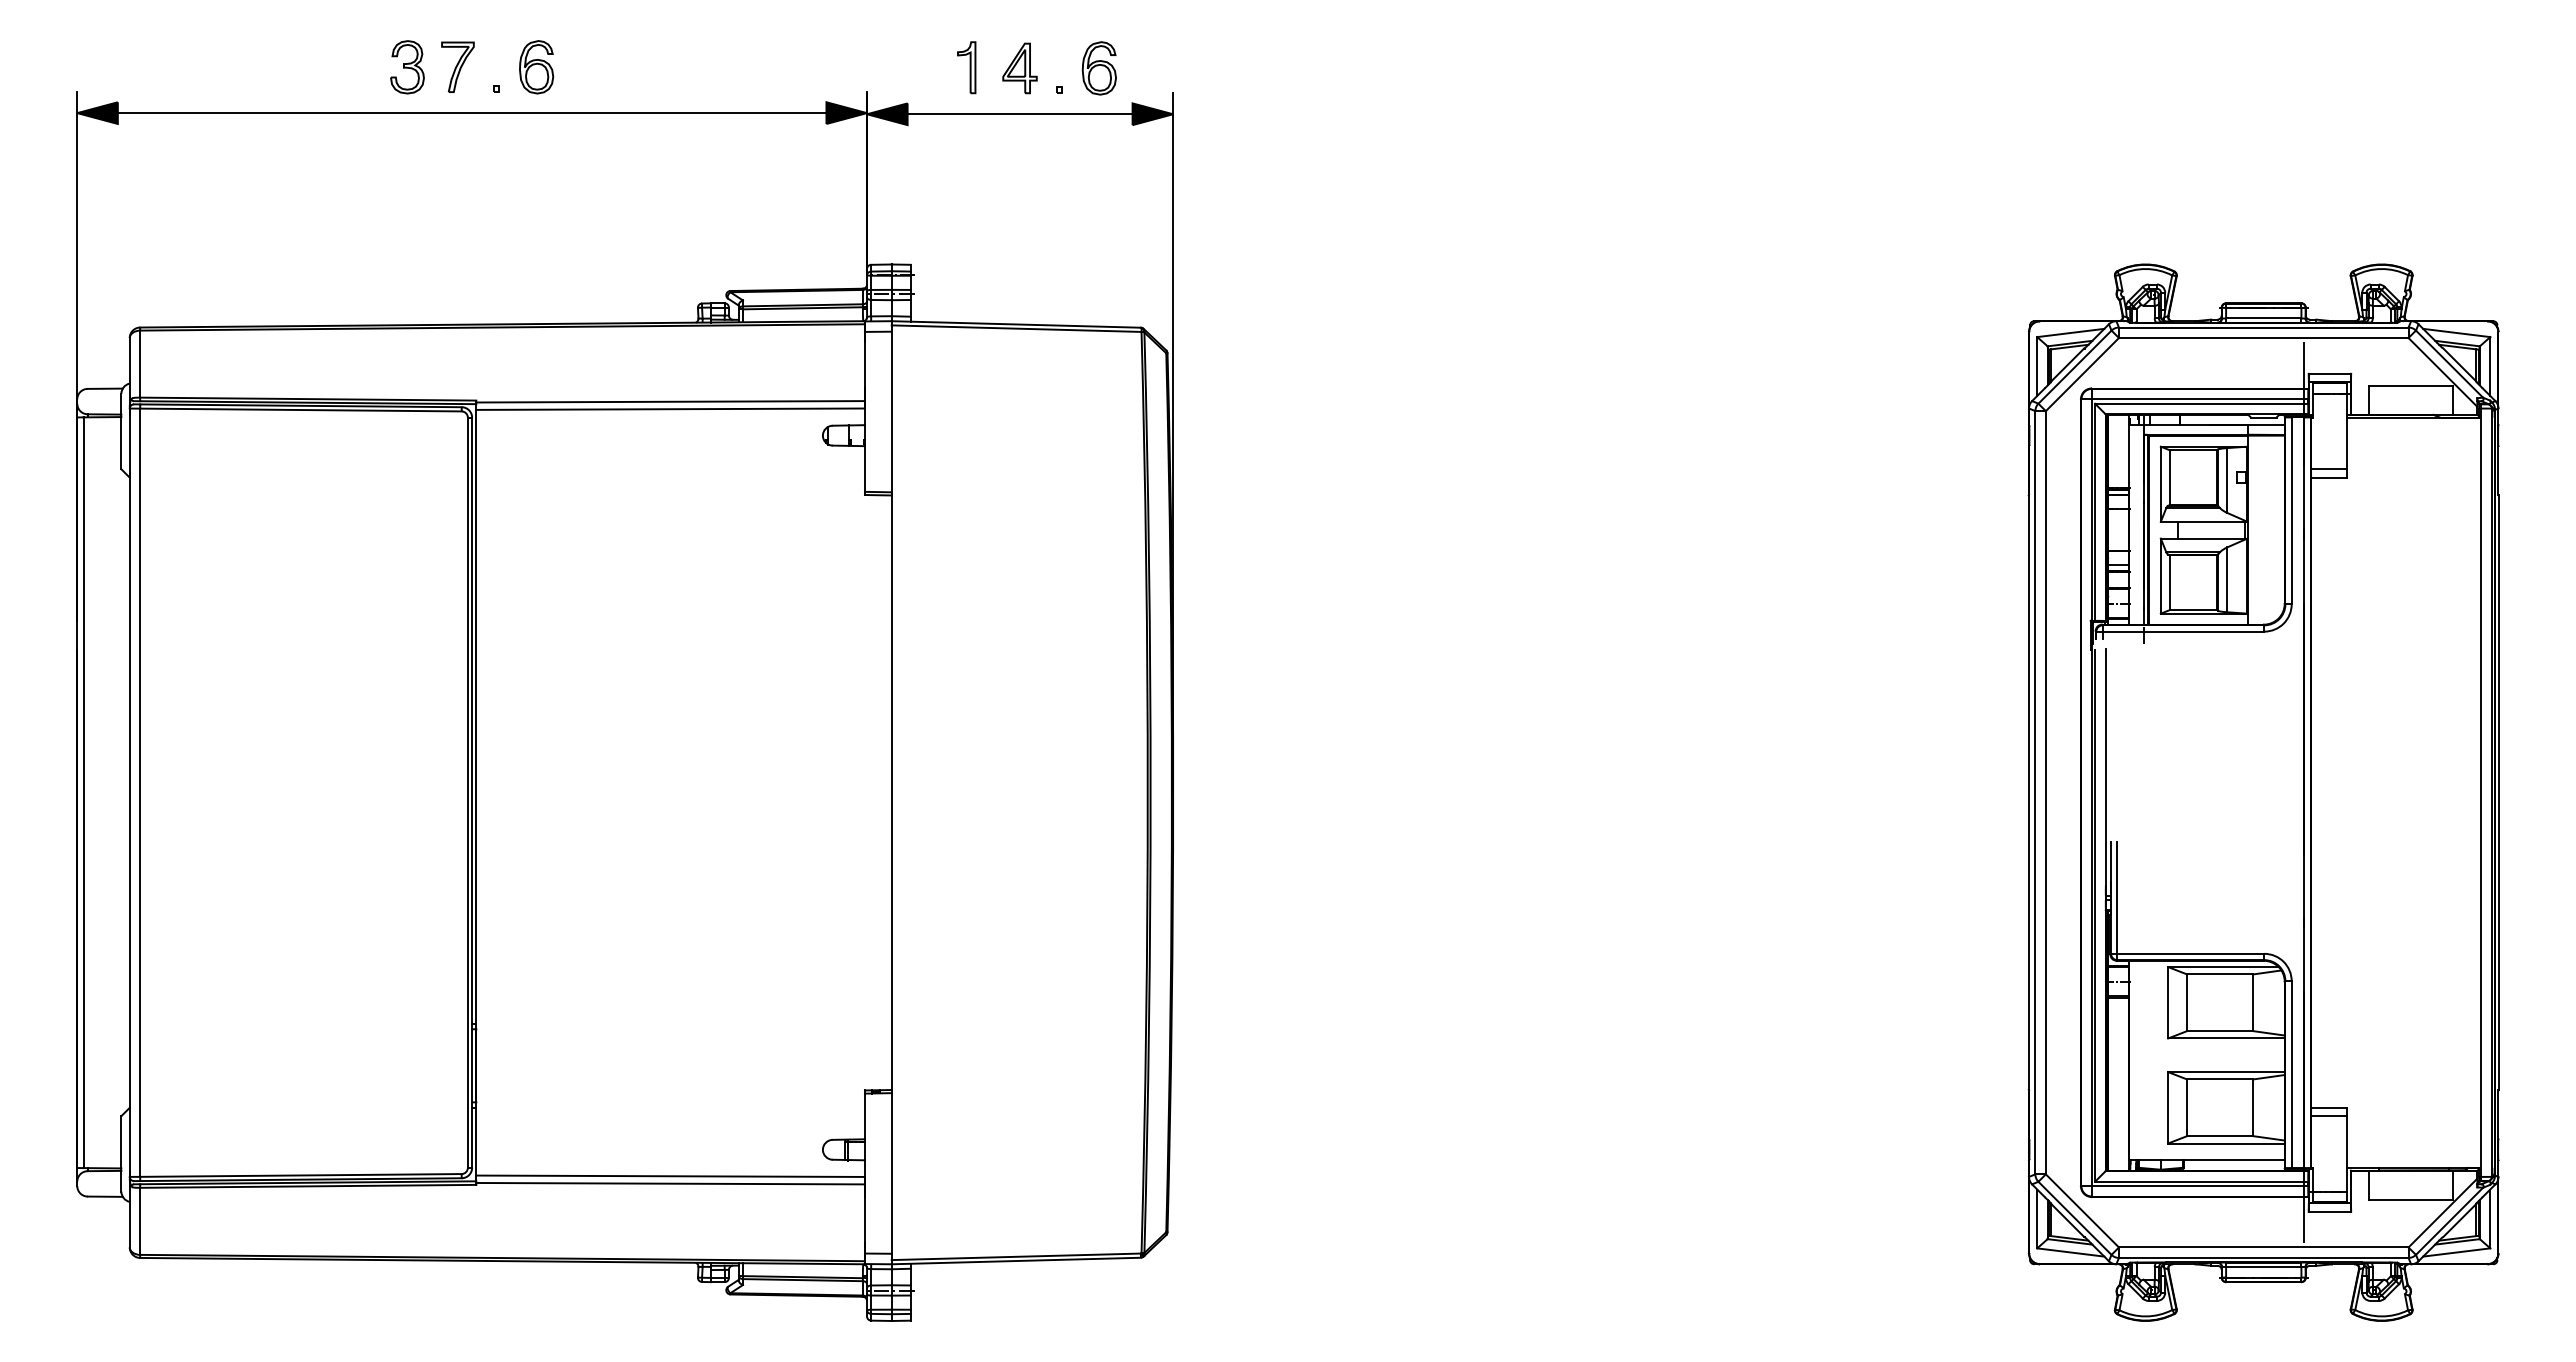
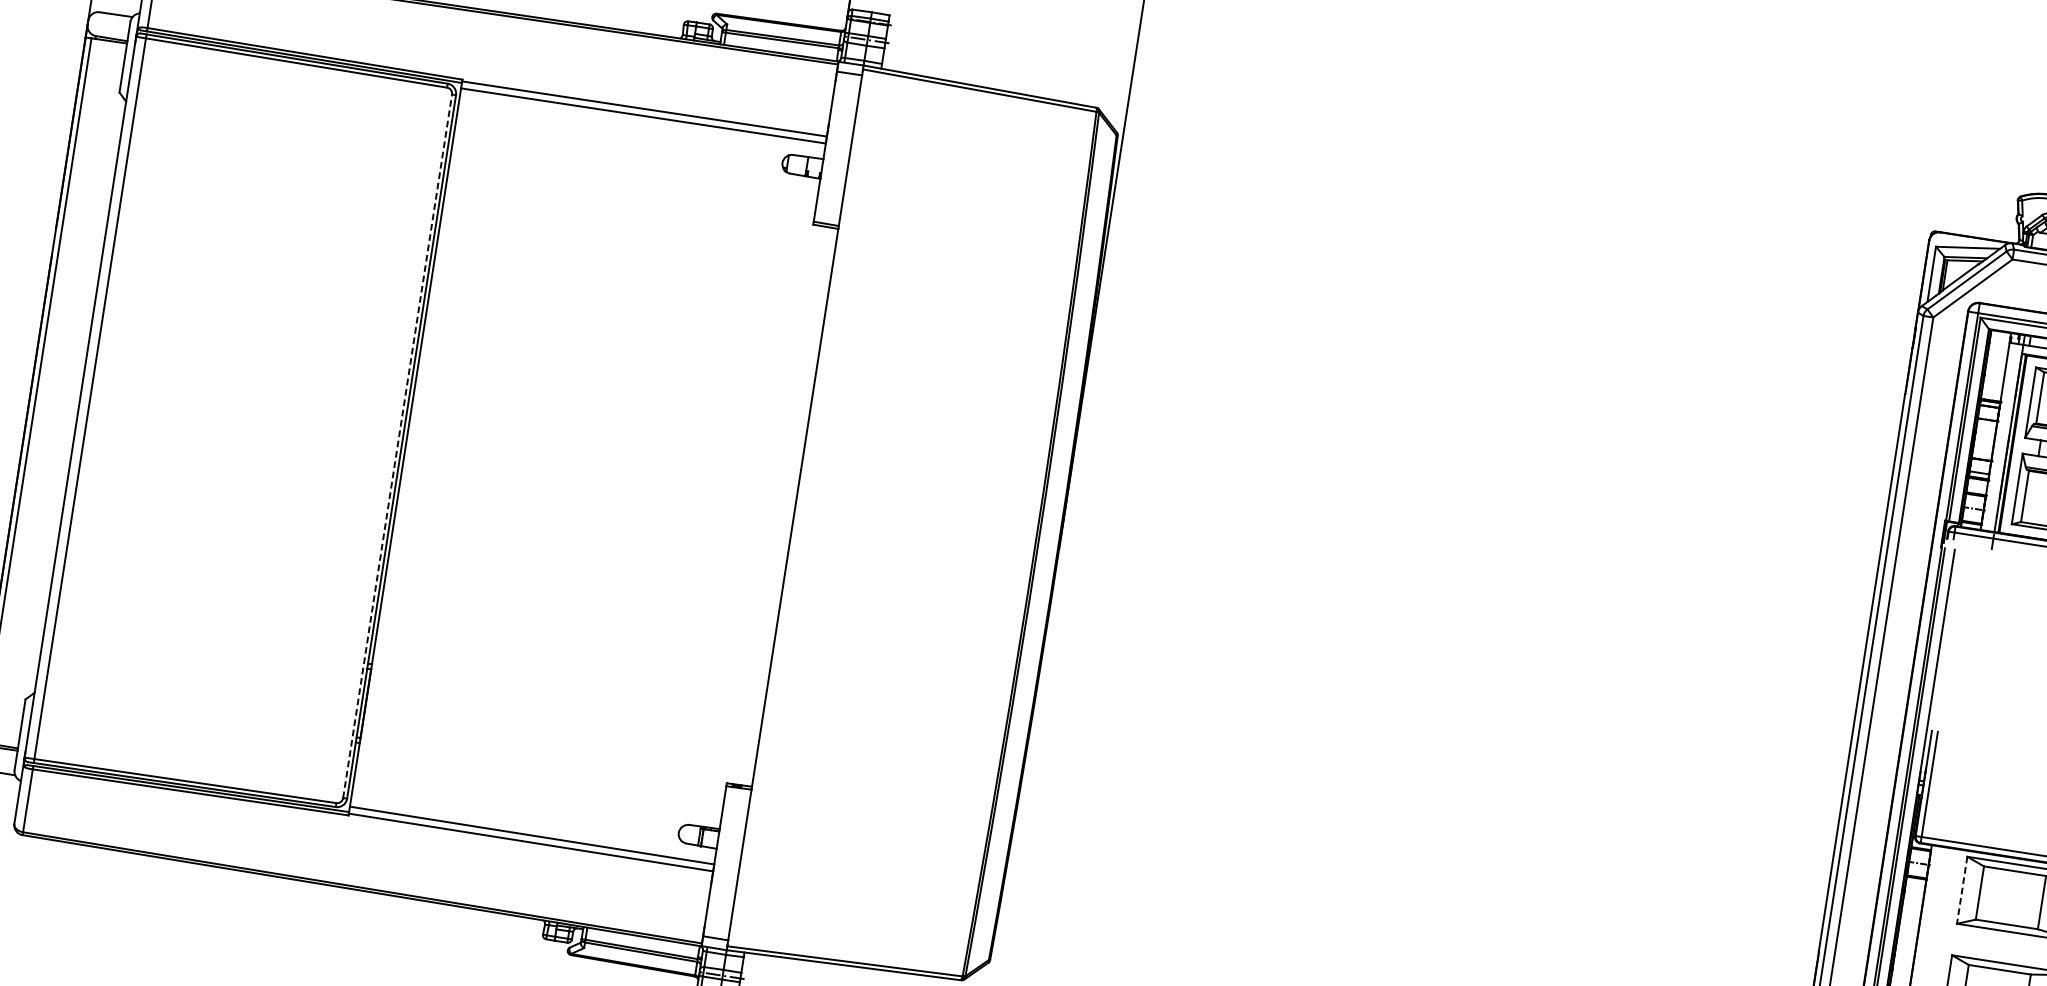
line: (467, 792) -> (397, 446), solid -> dashed
line: (2168, 1002) -> (1962, 890), solid -> dashed

